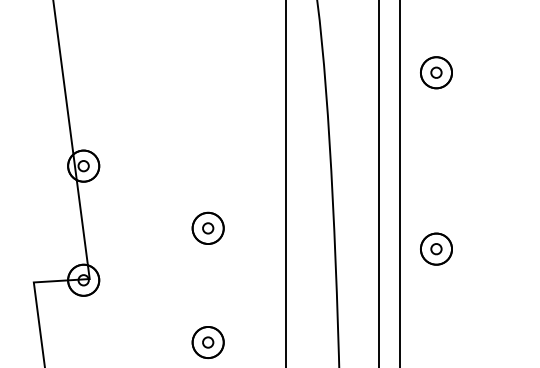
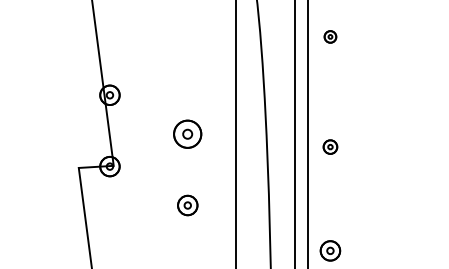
part: (436, 72) -> (330, 36), size x0.6
part: (207, 227) -> (187, 133), size x1.4
part: (436, 248) -> (330, 146), size x0.7

